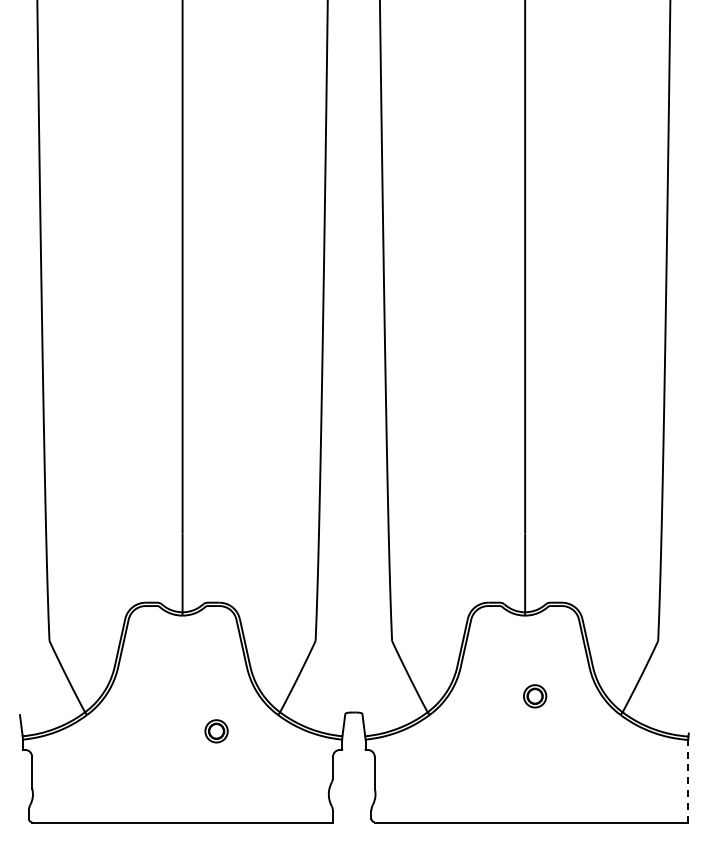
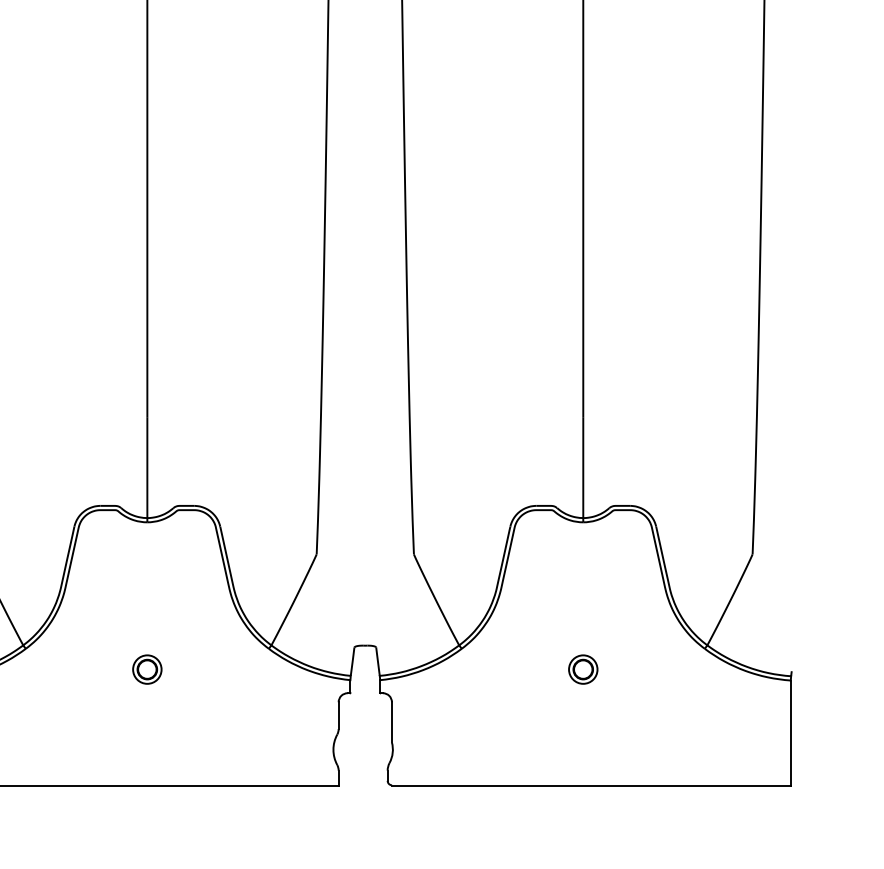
part: (535, 696) -> (583, 669), moved
part: (216, 731) -> (147, 669), moved
line: (688, 780) -> (791, 732), dashed -> solid

